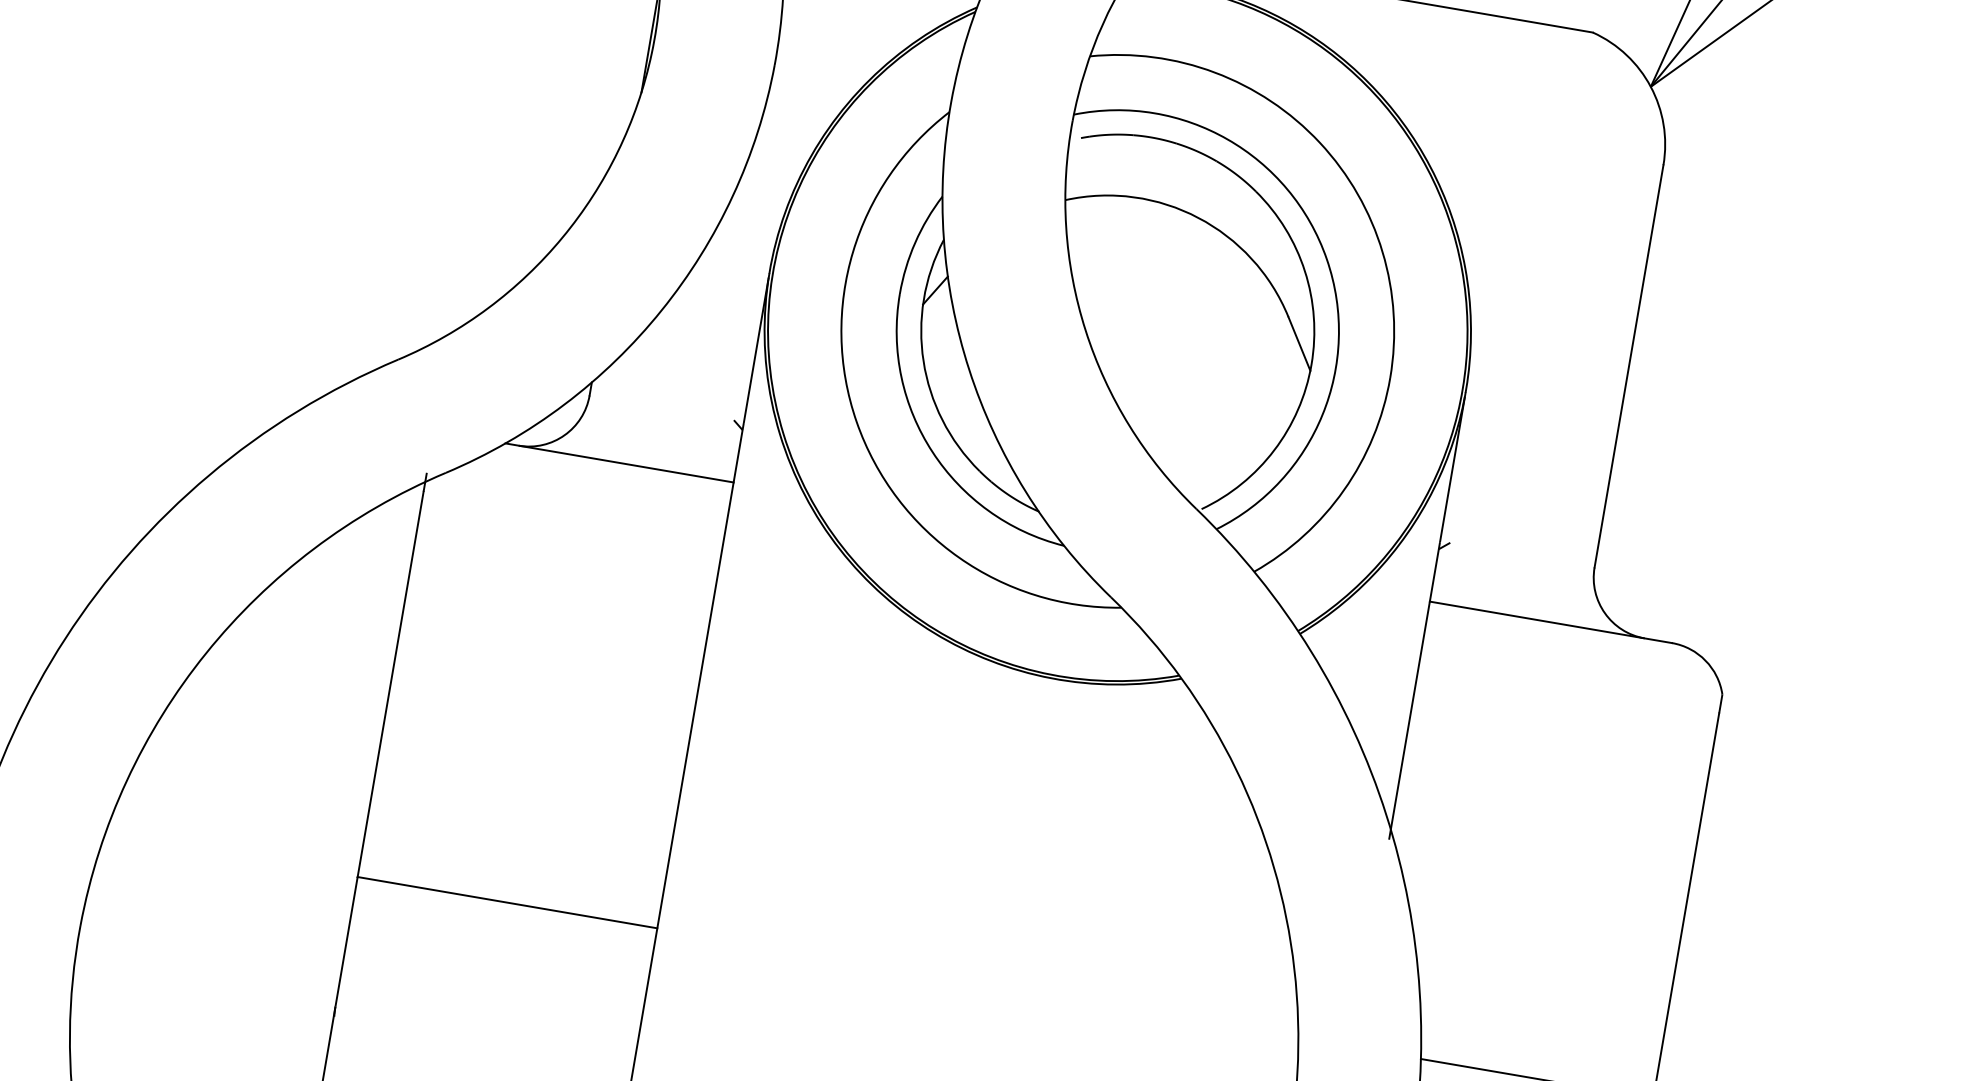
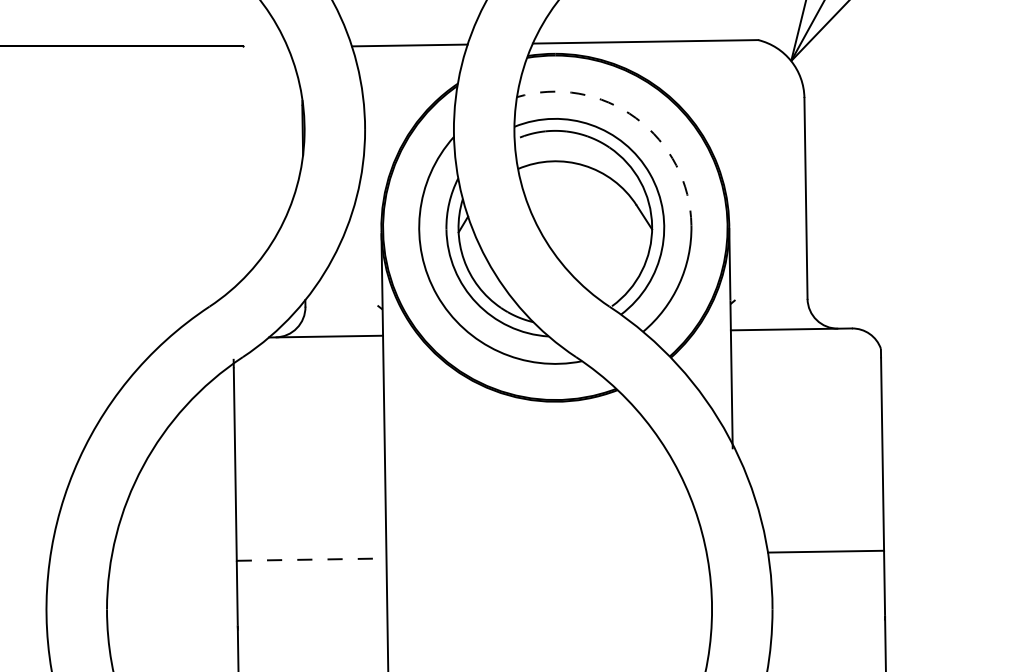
arc: (1320, 143) -> (636, 118), solid -> dashed
line: (507, 902) -> (311, 559), solid -> dashed

